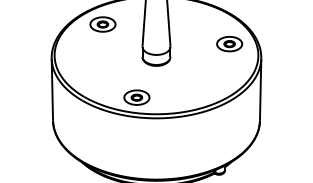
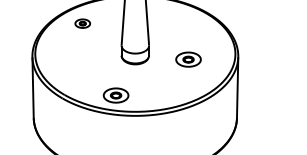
part: (102, 24) -> (82, 23), size x0.6
part: (229, 44) -> (188, 60), moved

